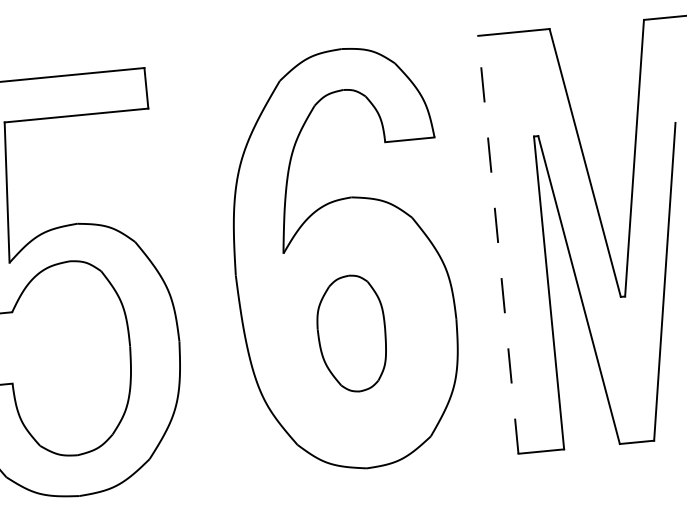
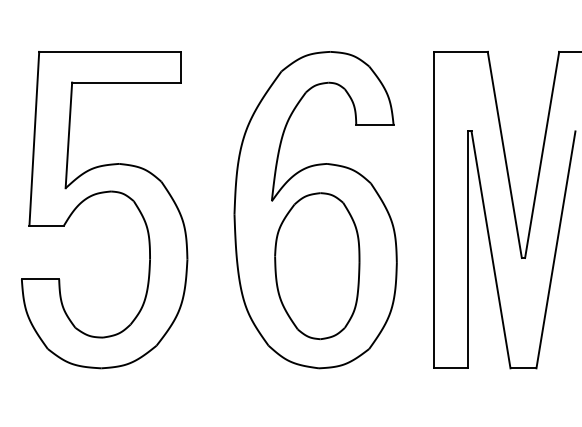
line: (497, 244) -> (433, 209), dashed -> solid
part: (352, 334) -> (317, 266), size x1.67

